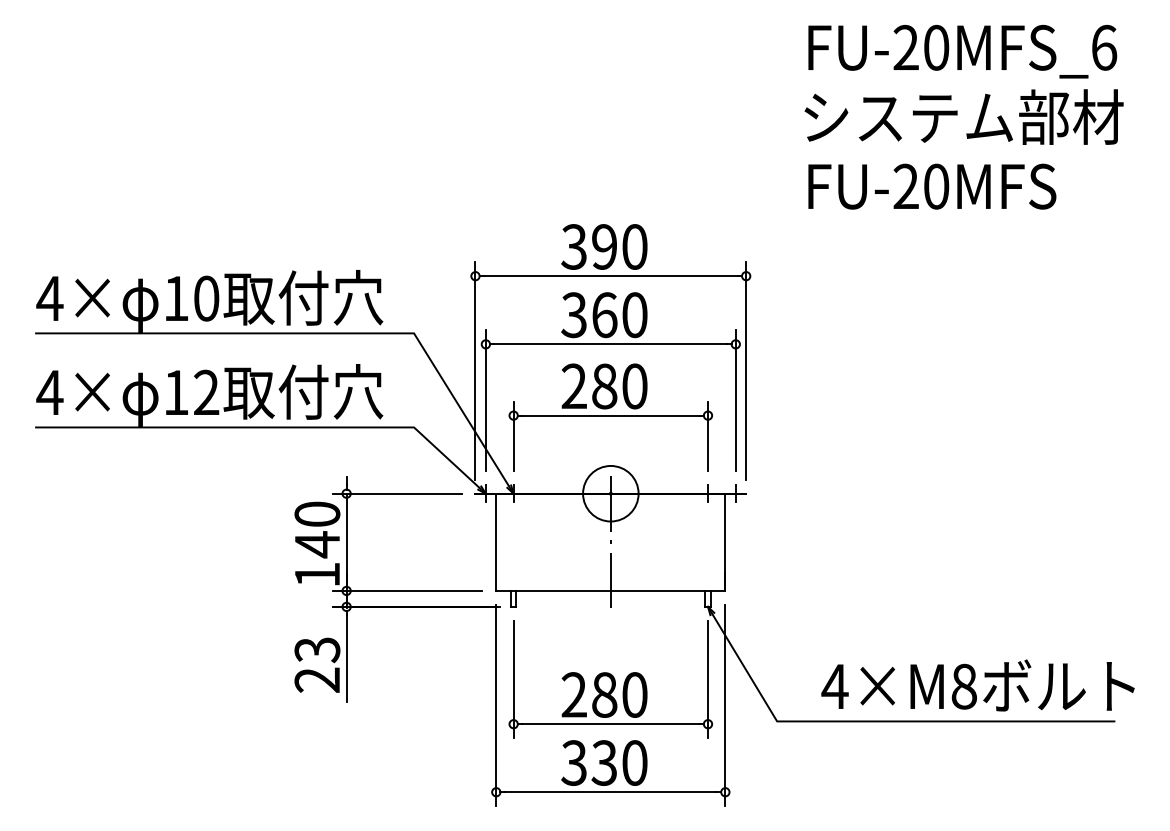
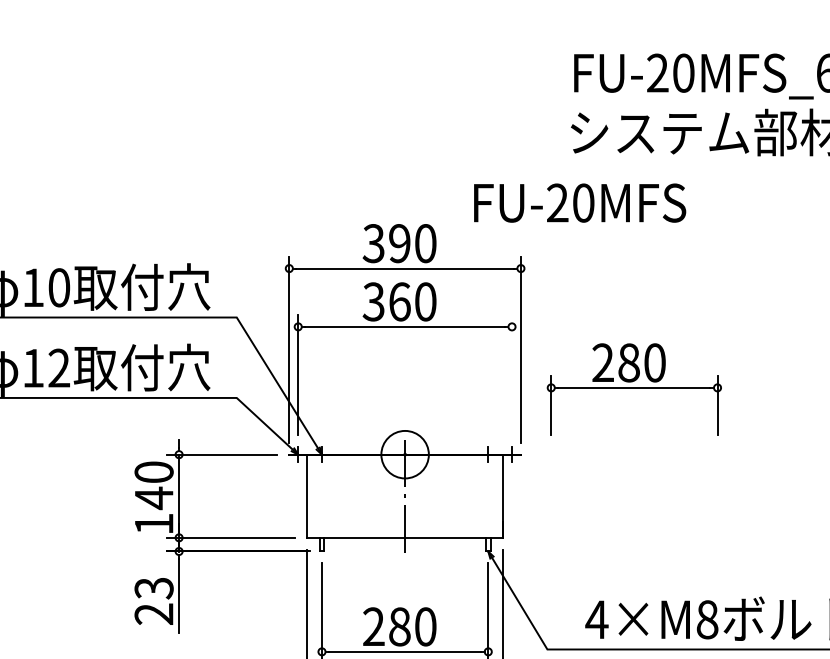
text: (932, 186) -> (580, 202), moved
line: (735, 400) -> (511, 374), removed
part: (610, 417) -> (634, 389), moved

